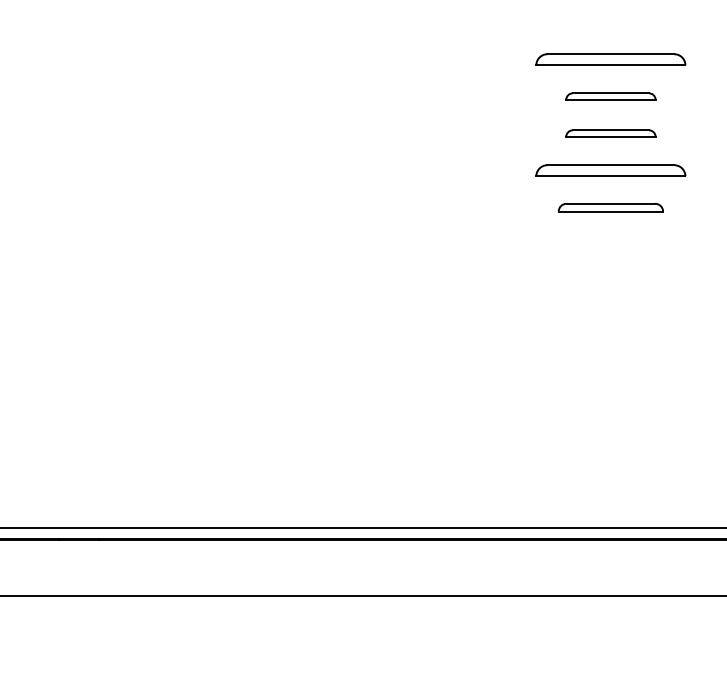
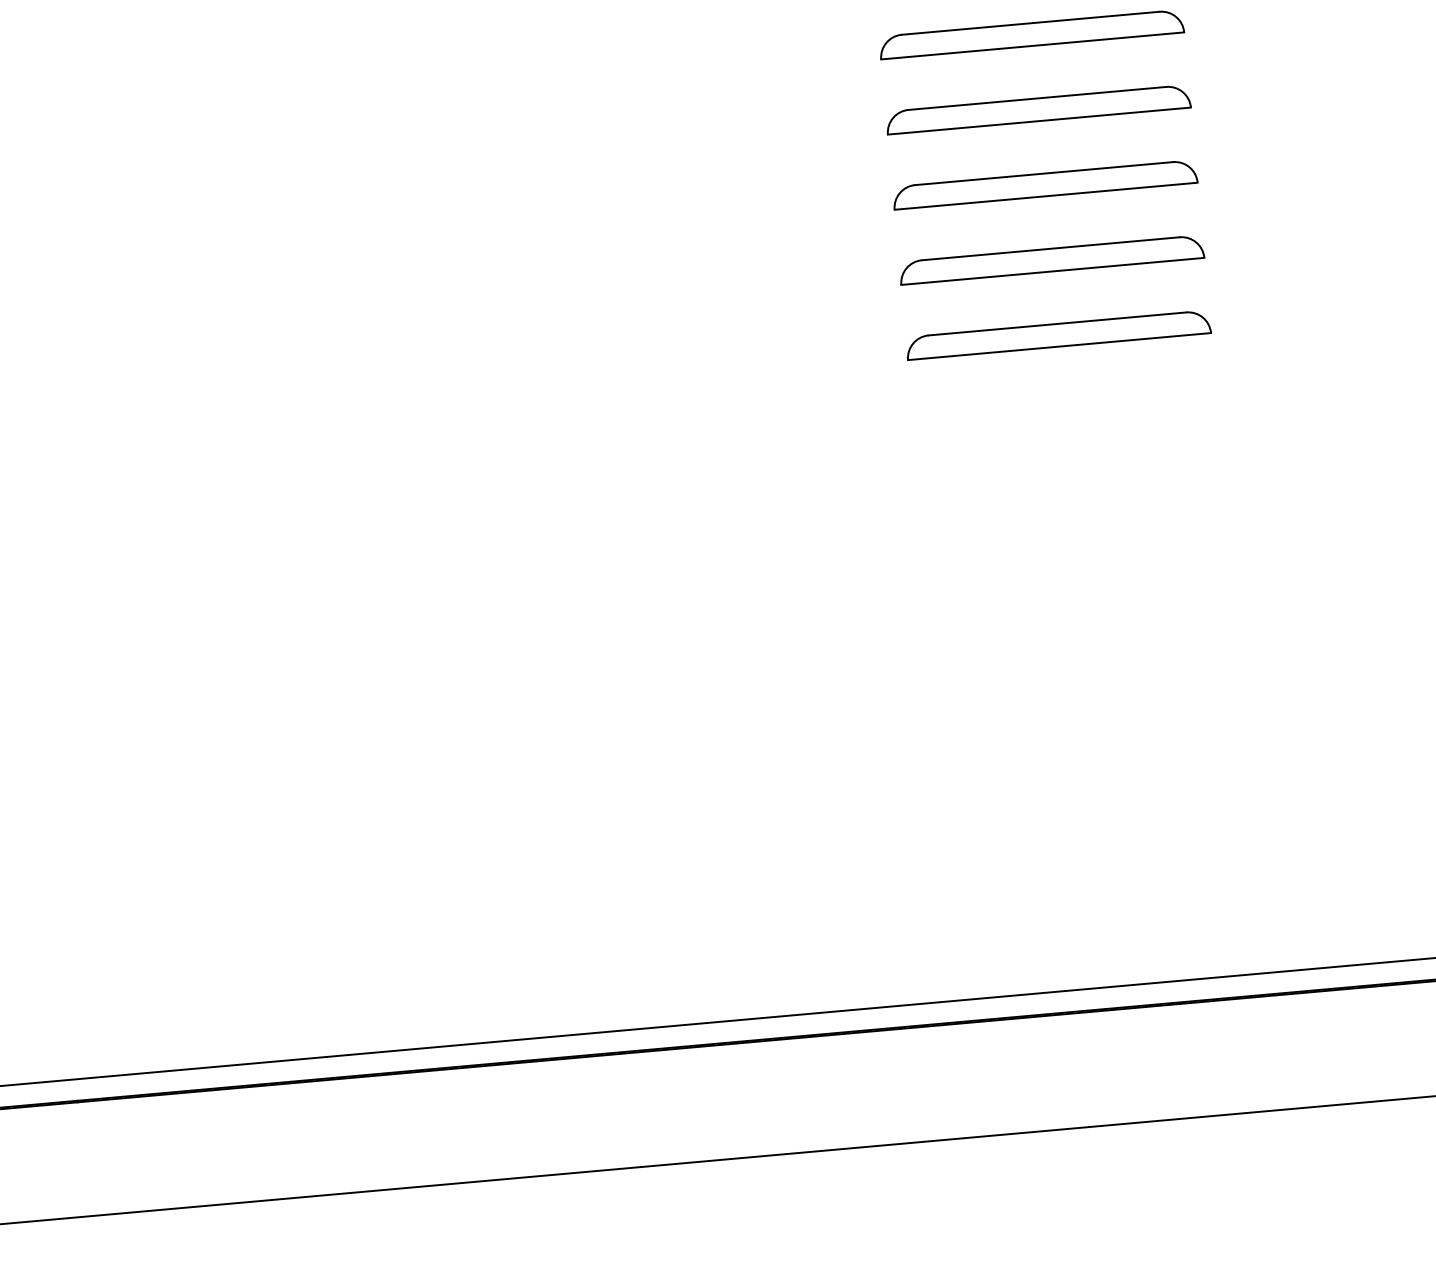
part: (610, 96) -> (1037, 109), size x1.67
part: (610, 133) -> (1044, 184), size x1.67
part: (610, 207) -> (1057, 334), size x1.43

